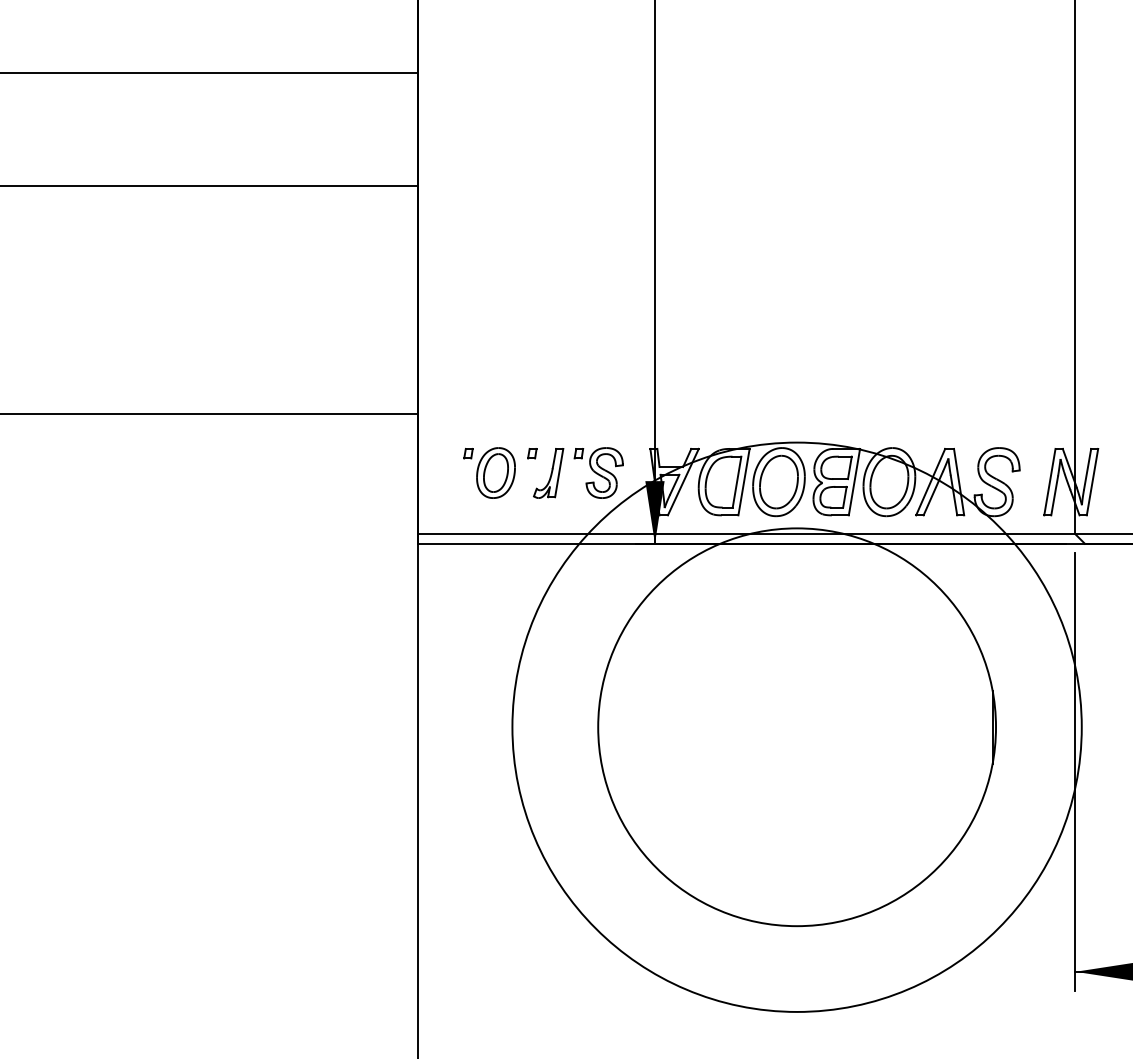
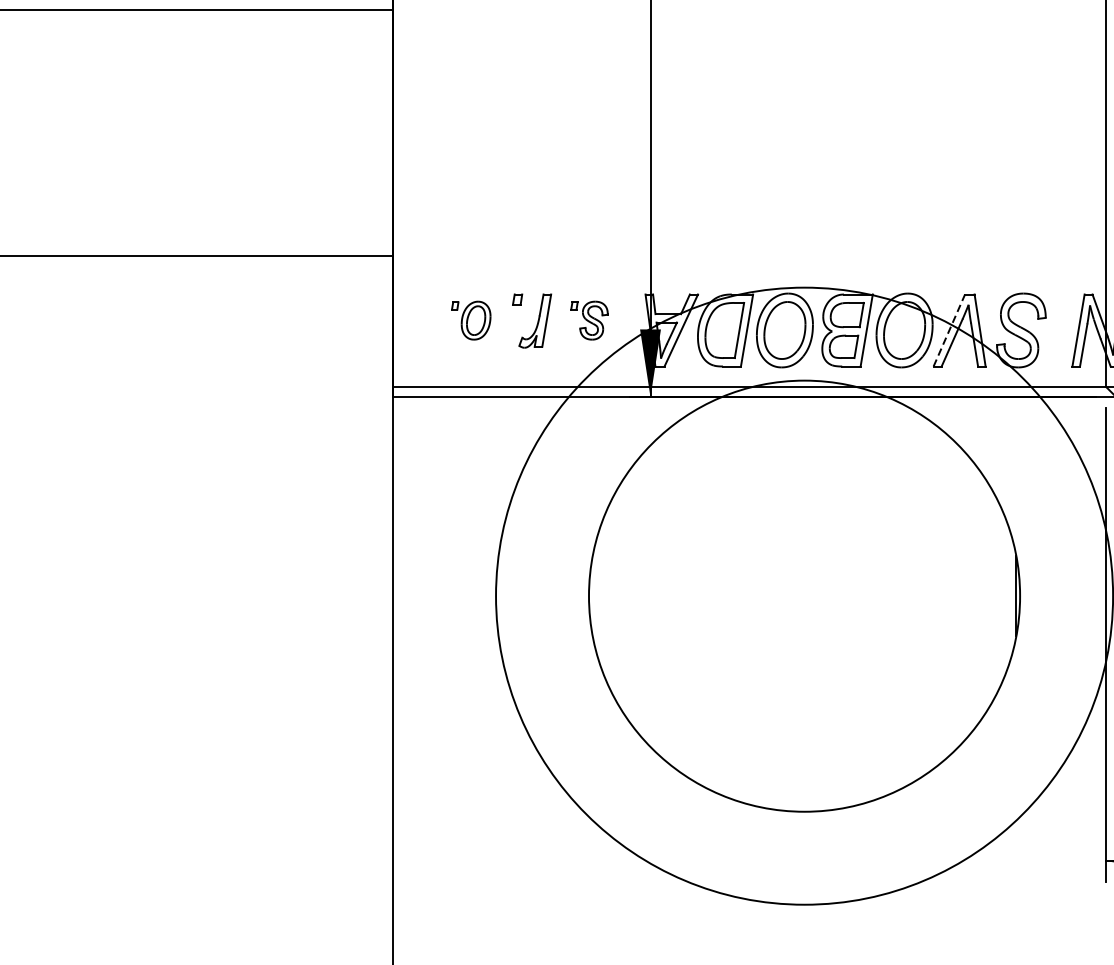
part: (489, 472) -> (471, 320), size x0.7
part: (598, 472) -> (589, 320), size x0.7
line: (930, 481) -> (949, 329), solid -> dashed

